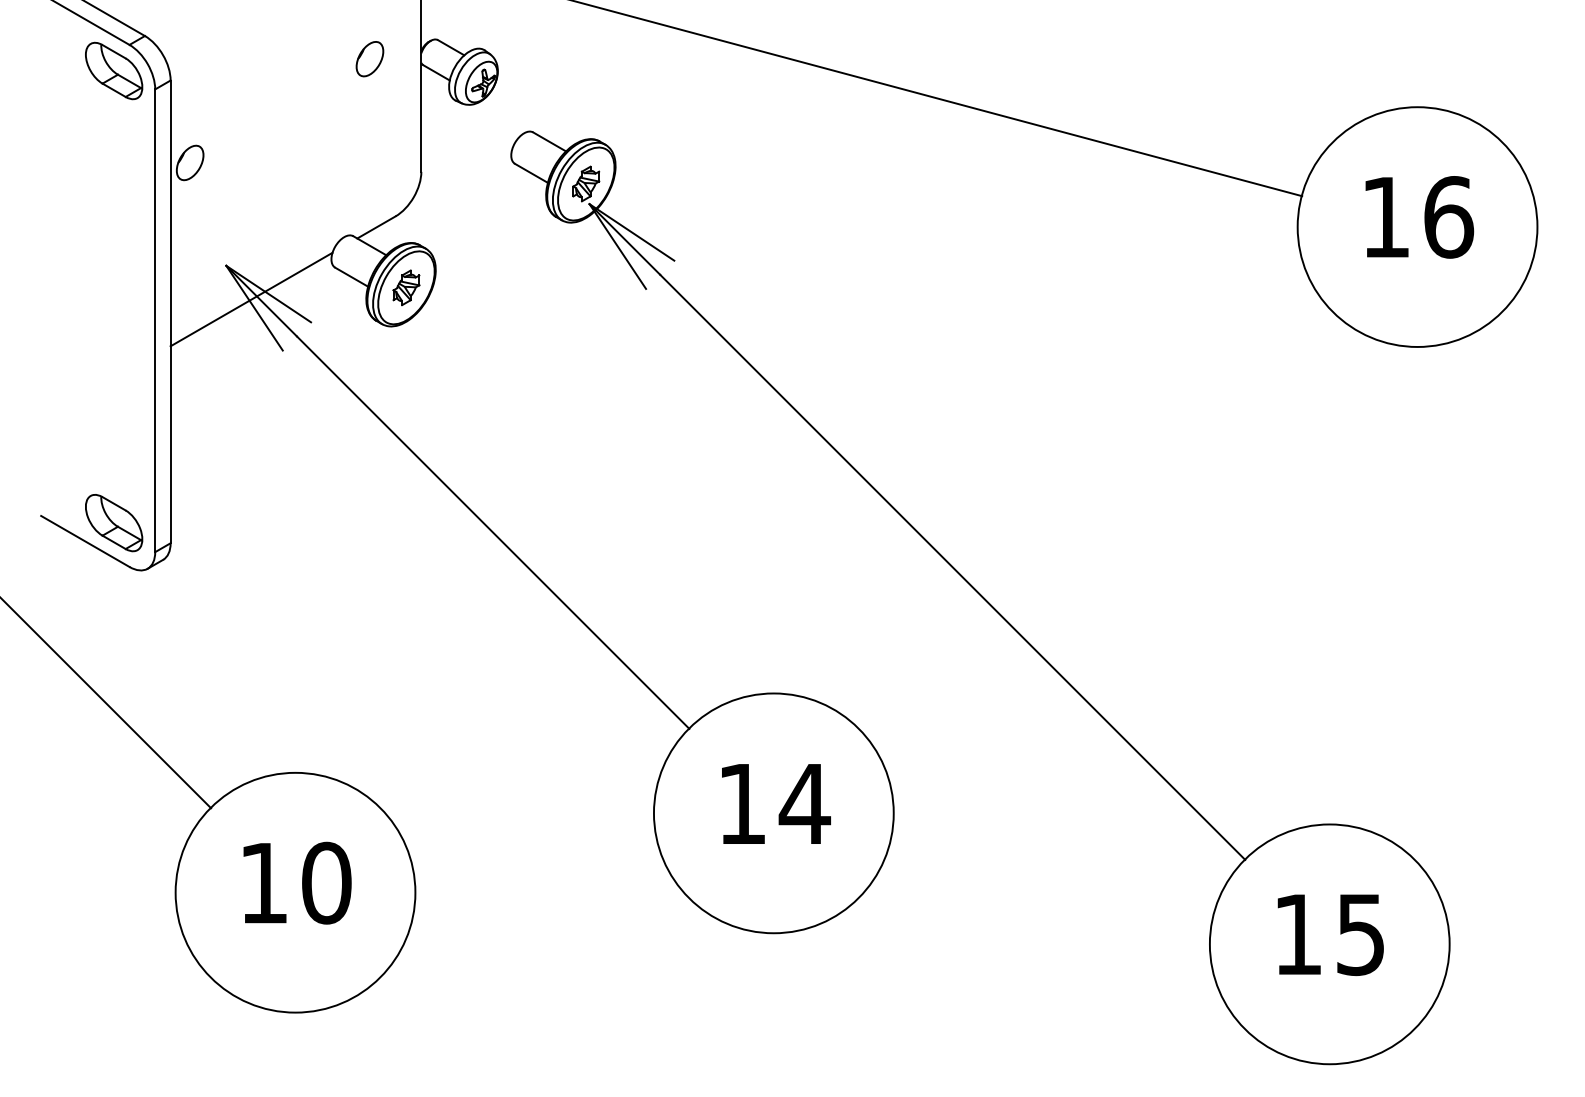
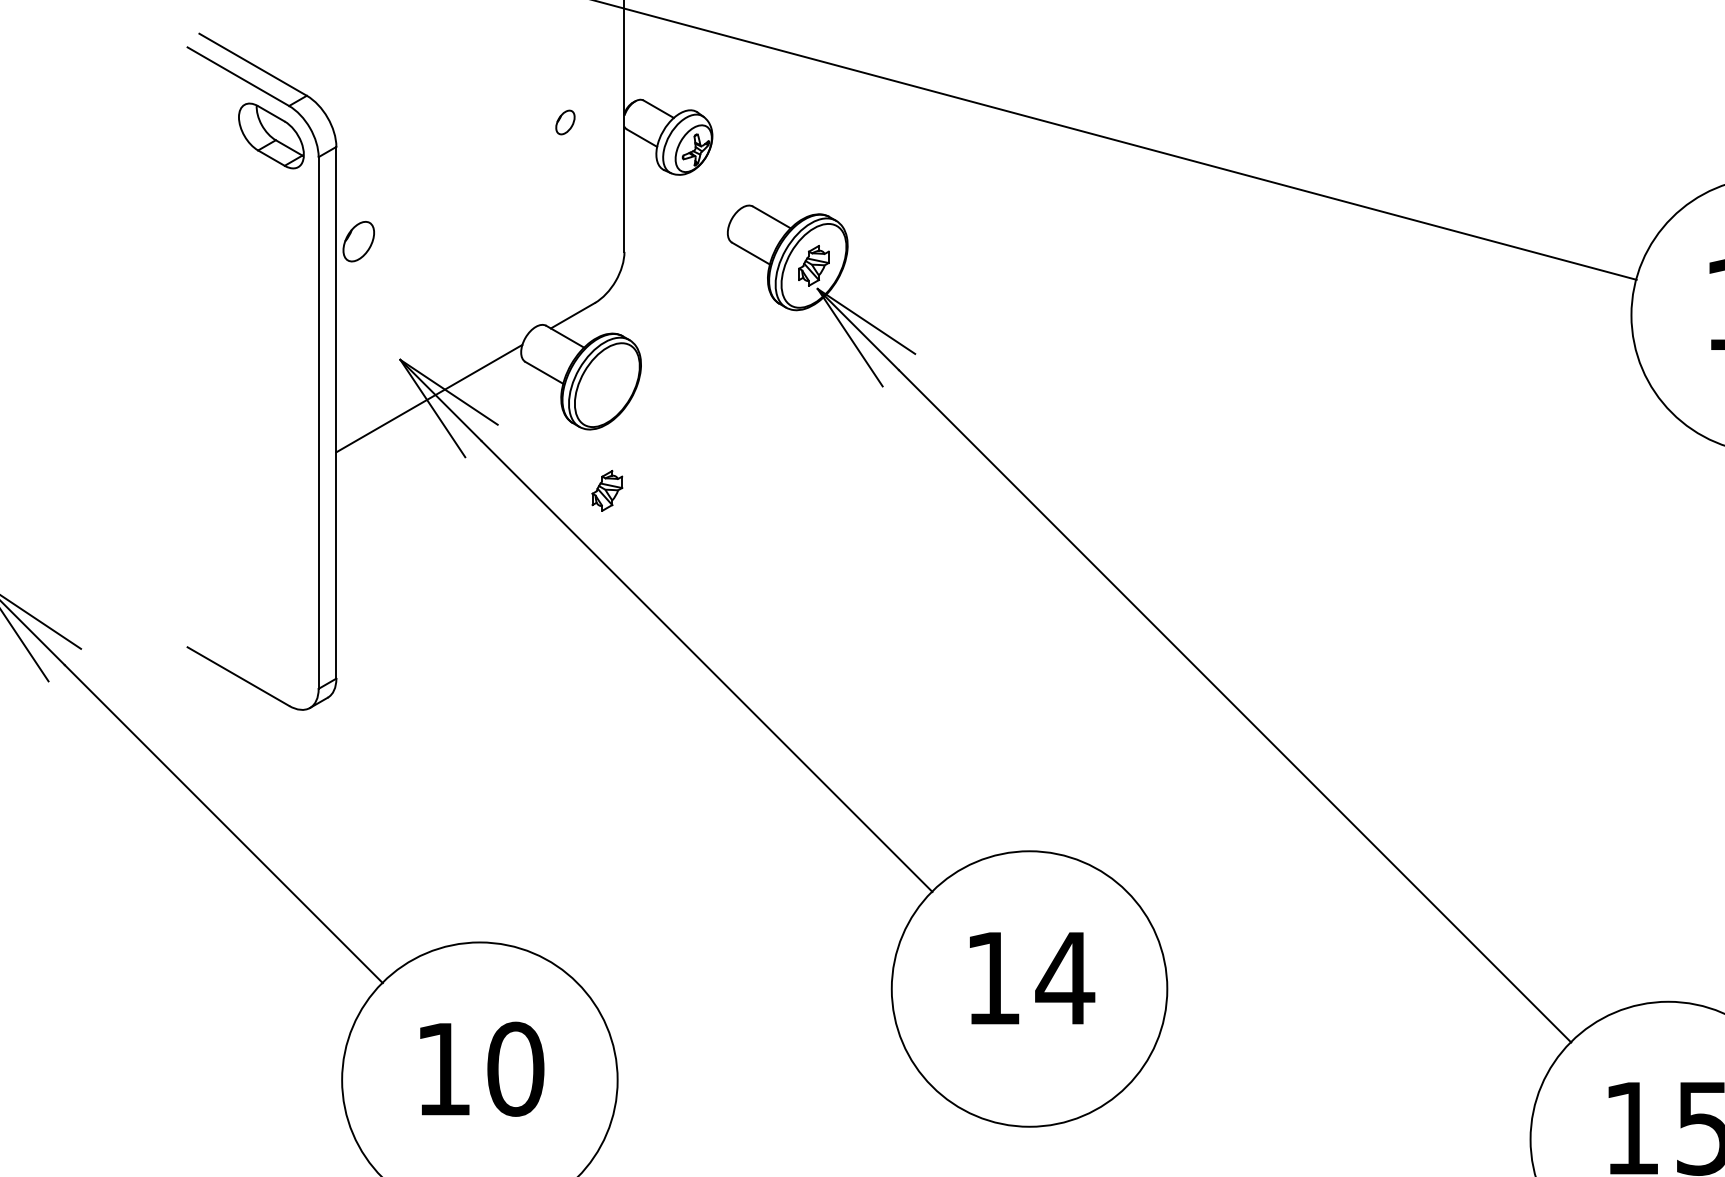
part: (369, 59) -> (564, 122), size x0.6
part: (406, 287) -> (607, 490), moved
part: (114, 523) -> (271, 655), removed

